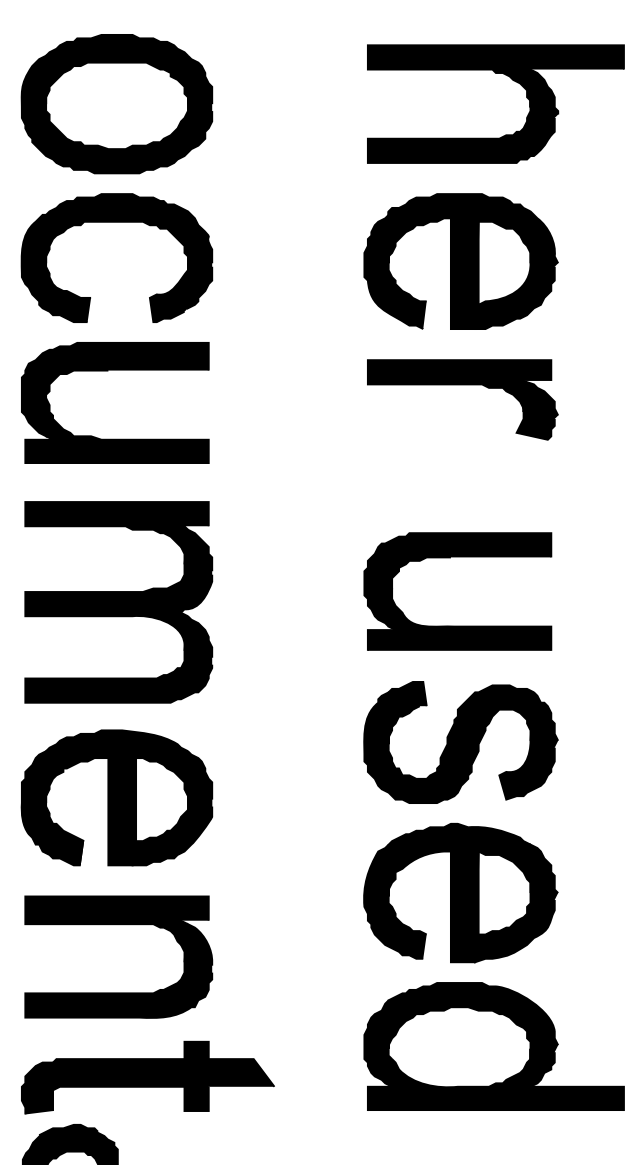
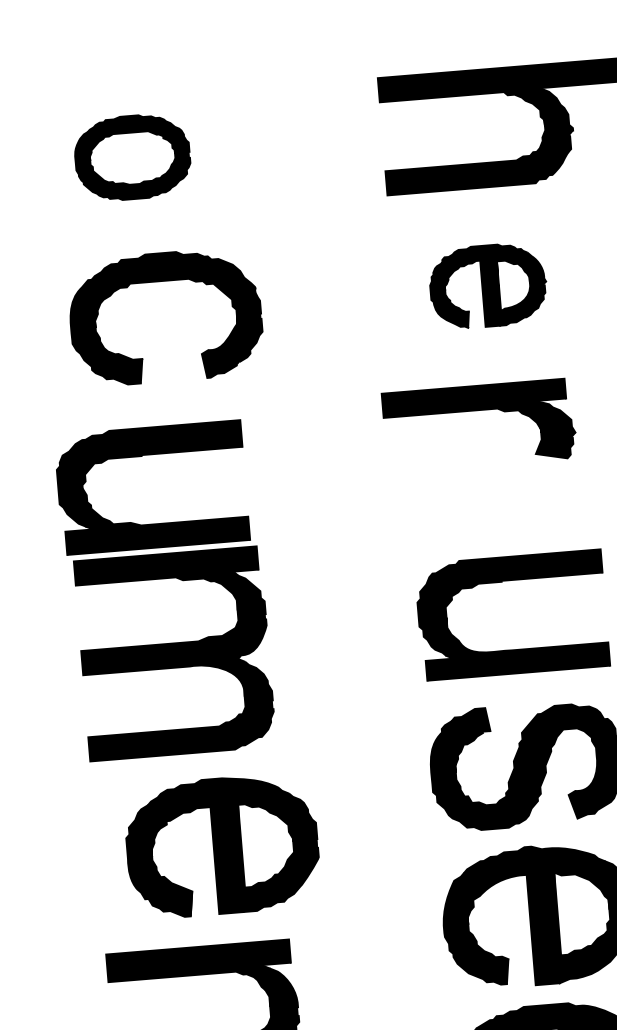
part: (116, 104) -> (132, 157), size x0.6
part: (116, 222) -> (162, 281), moved
part: (460, 261) -> (487, 286), size x0.6
part: (108, 371) -> (142, 456), moved
part: (462, 385) -> (478, 411), moved
part: (116, 797) -> (221, 845), moved

